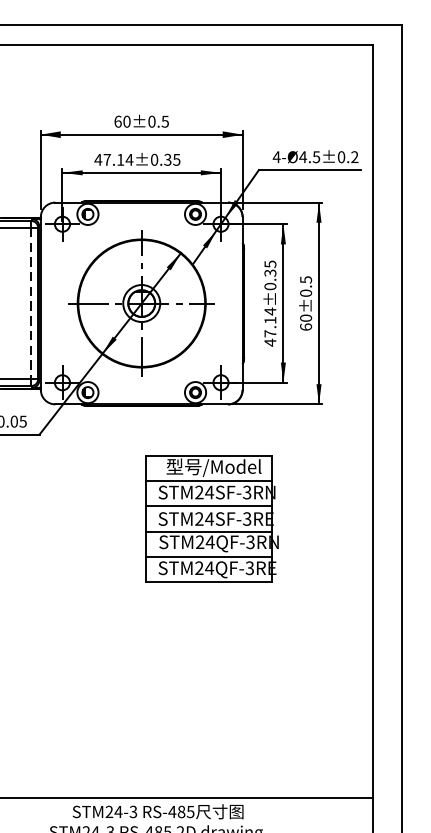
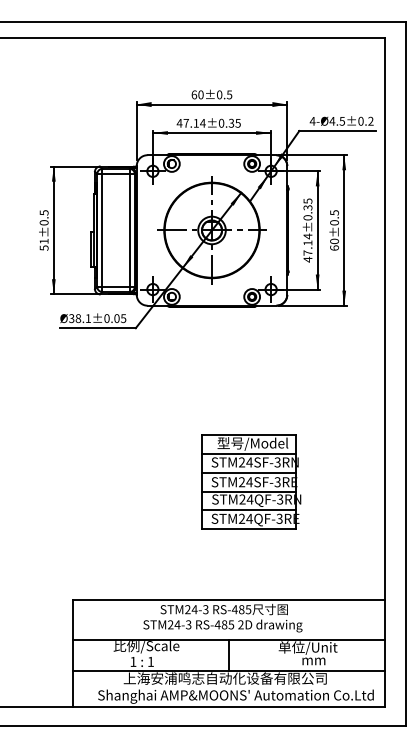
line: (31, 303) -> (129, 230), dashed -> solid
part: (212, 518) -> (251, 481), moved

